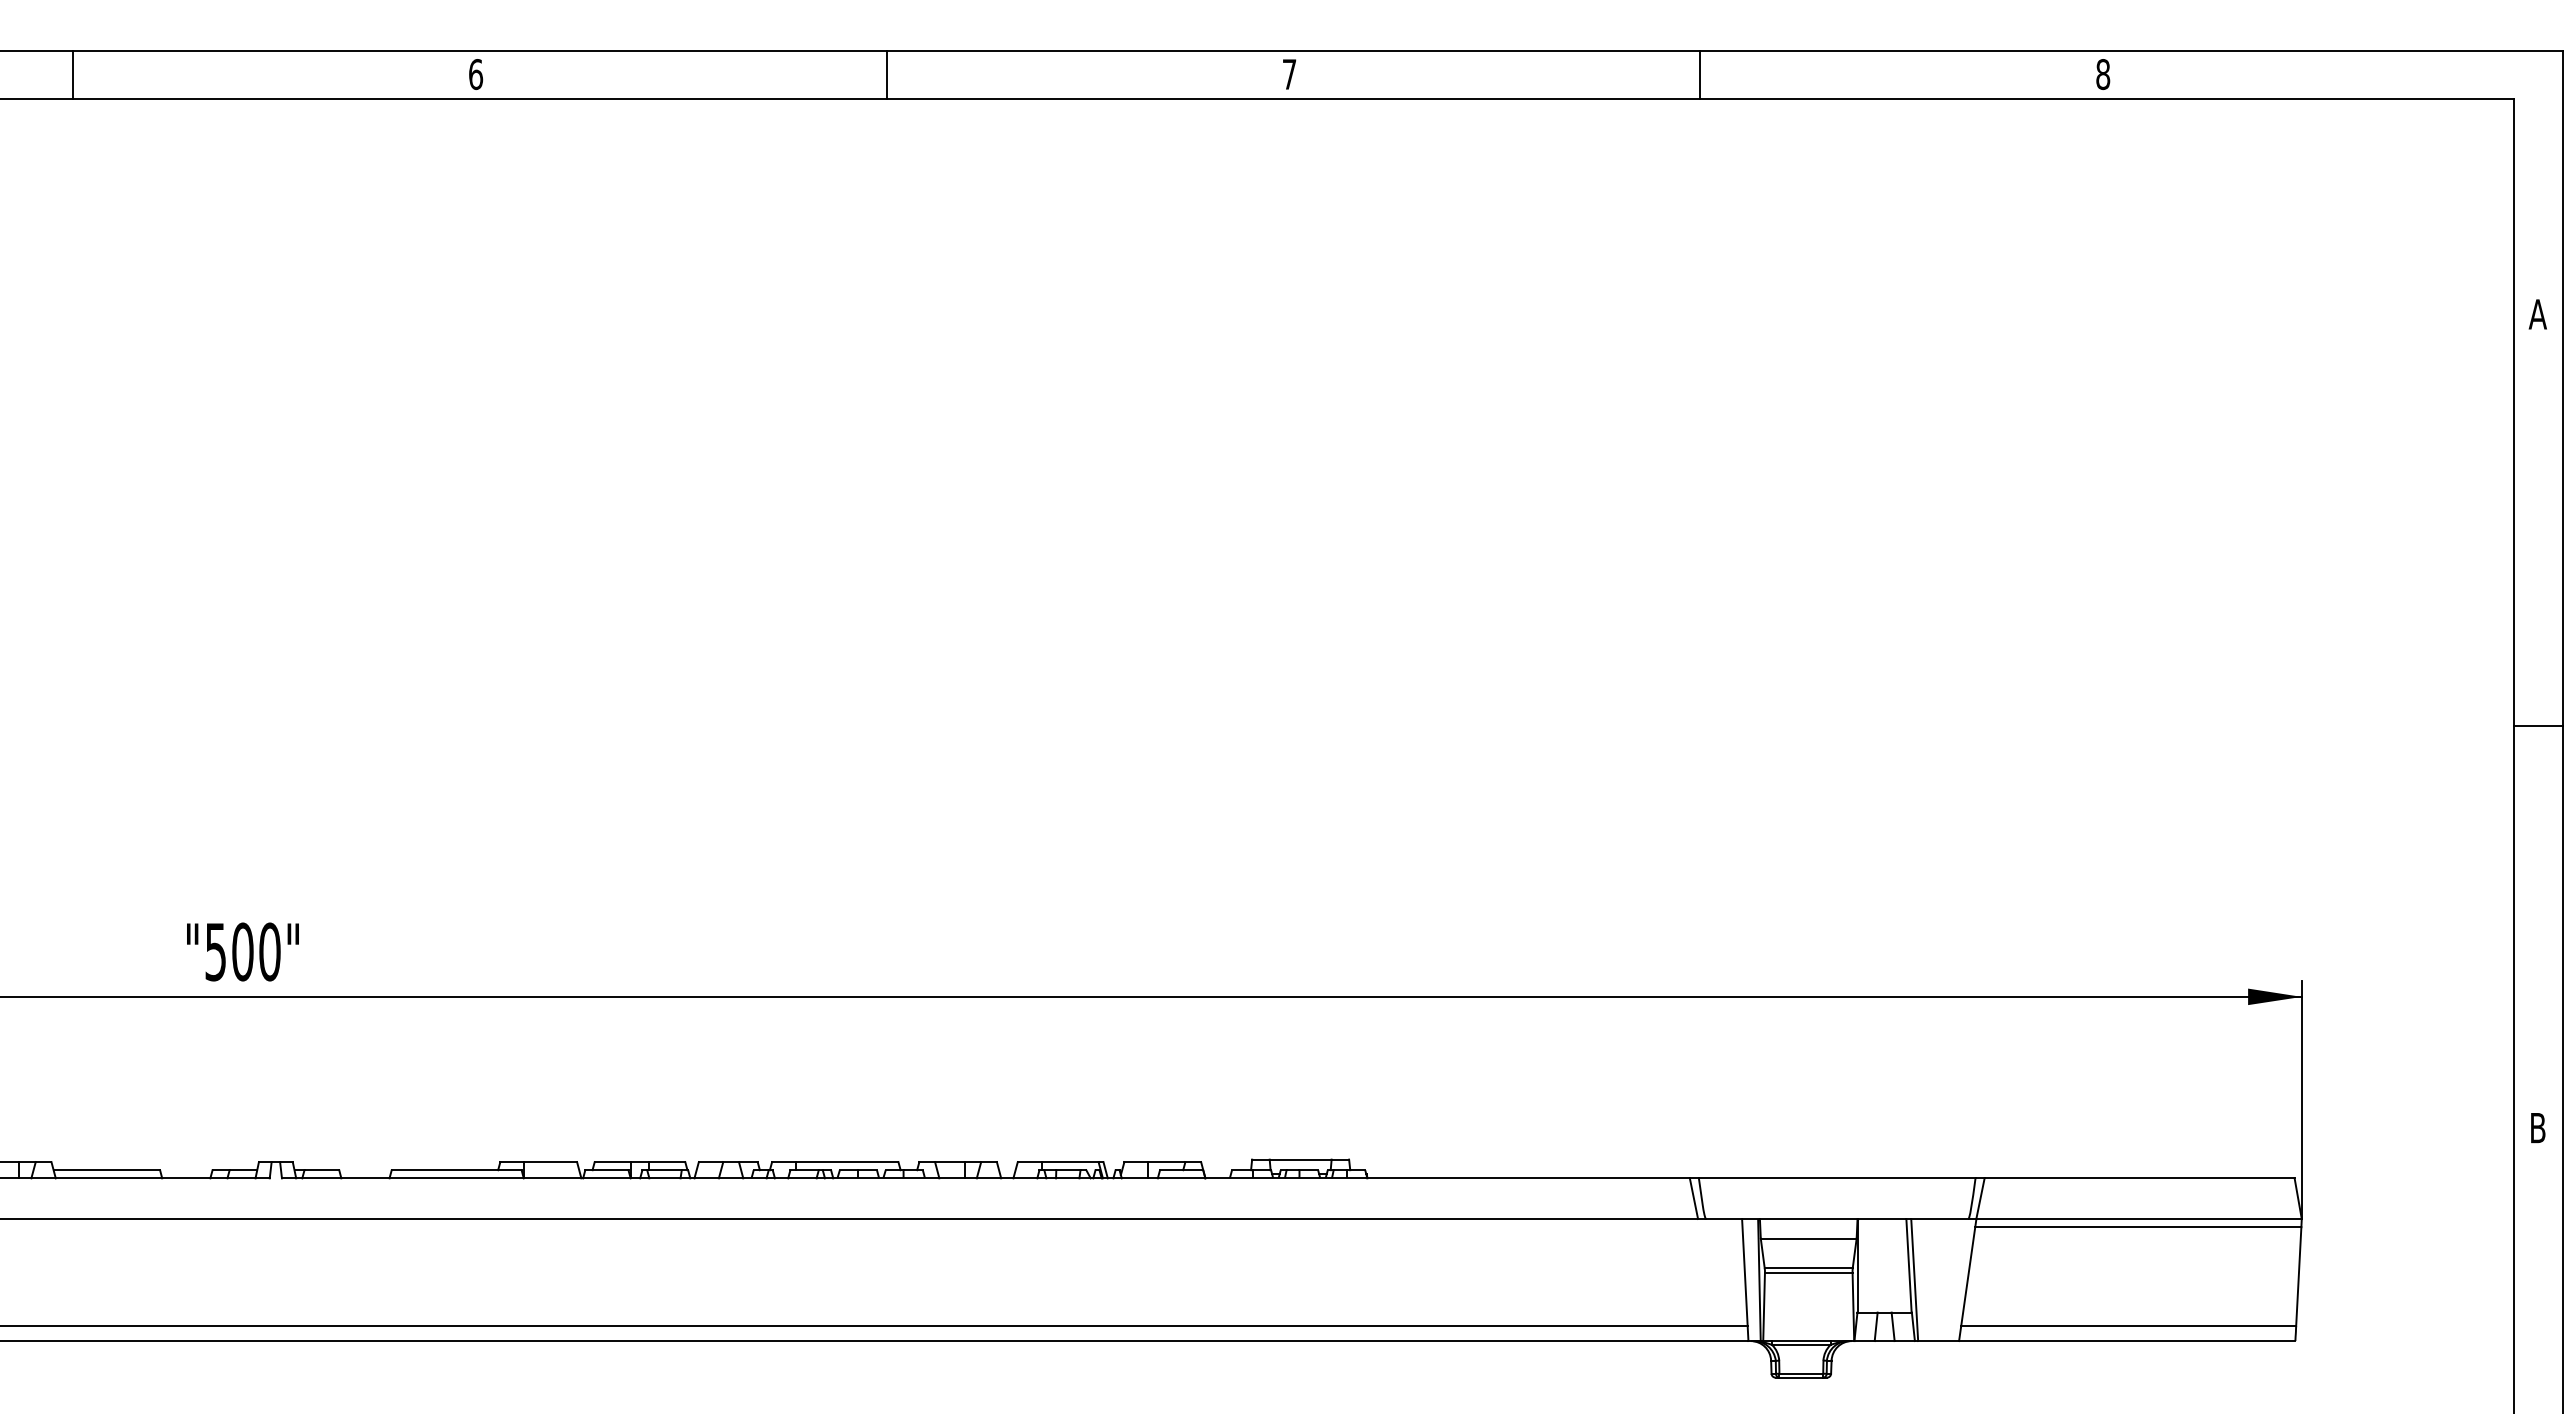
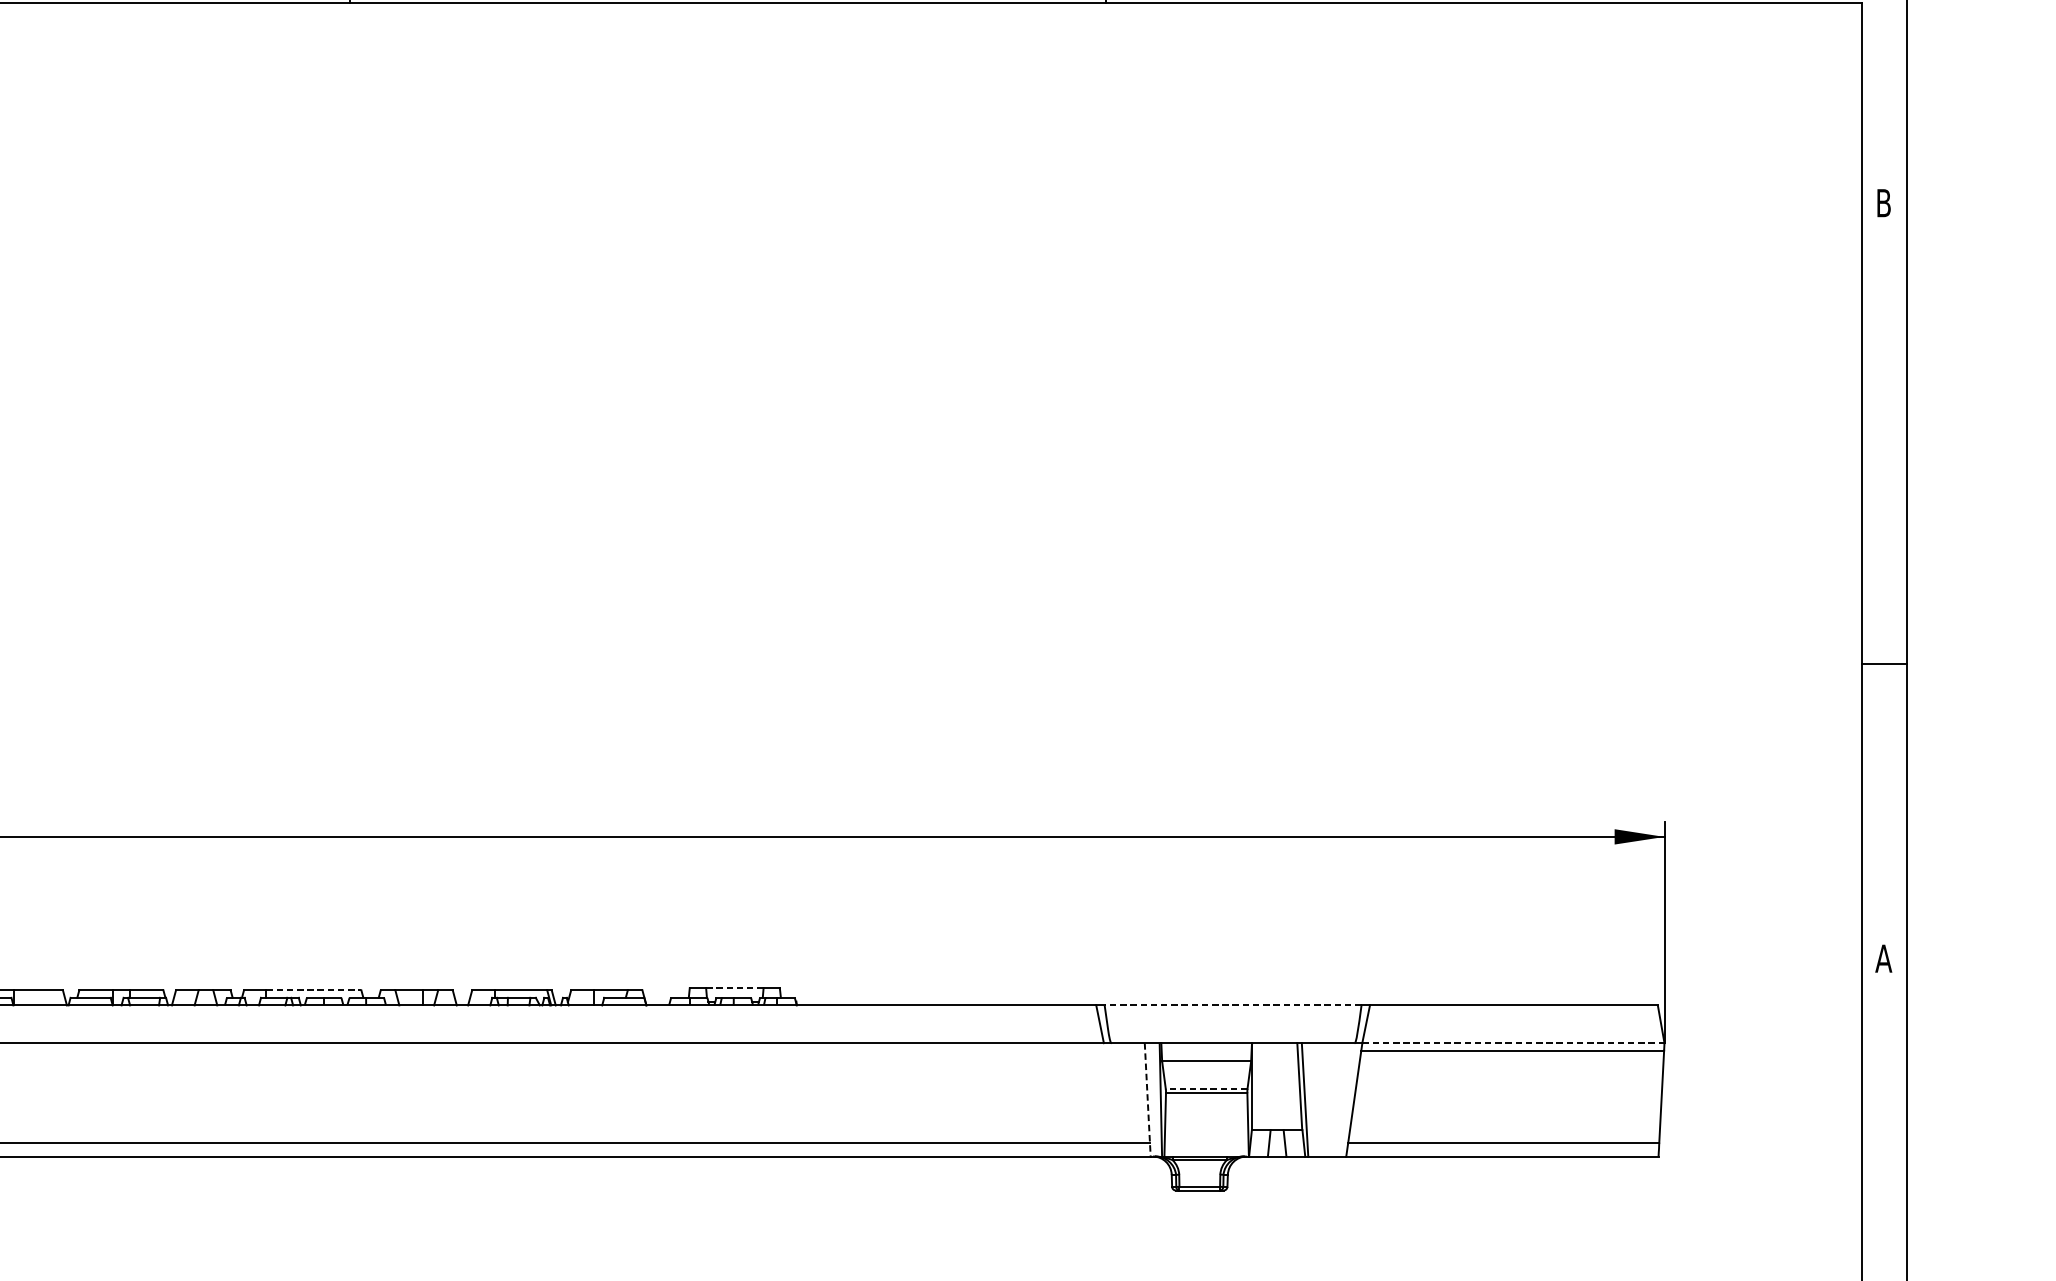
text: (2537, 314) -> (1883, 203), A -> B
line: (2537, 725) -> (1883, 663), moved
text: (2537, 1128) -> (1883, 959), B -> A
line: (1300, 1159) -> (734, 987), solid -> dashed
line: (847, 1162) -> (314, 990), solid -> dashed
line: (1836, 1178) -> (1232, 1005), solid -> dashed
line: (2139, 1219) -> (1513, 1043), solid -> dashed
line: (1808, 1268) -> (1206, 1089), solid -> dashed
line: (1745, 1280) -> (1147, 1100), solid -> dashed

